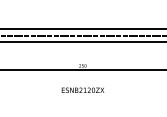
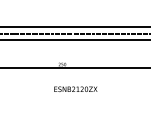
text: (82, 89) -> (75, 88), moved

